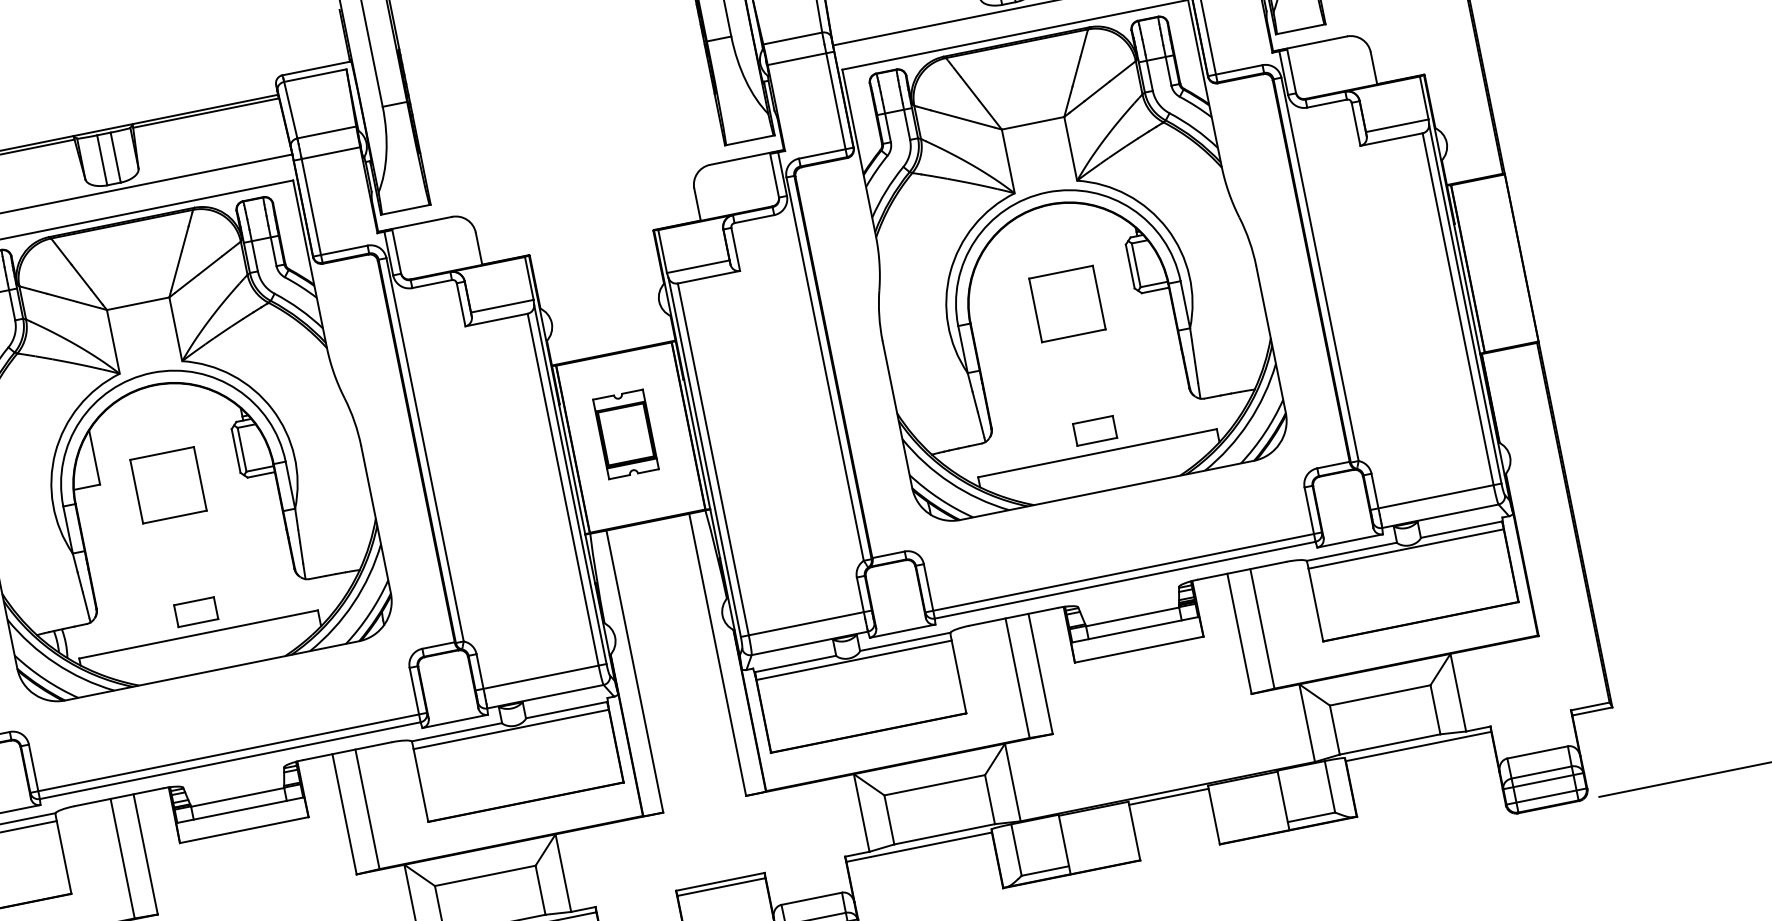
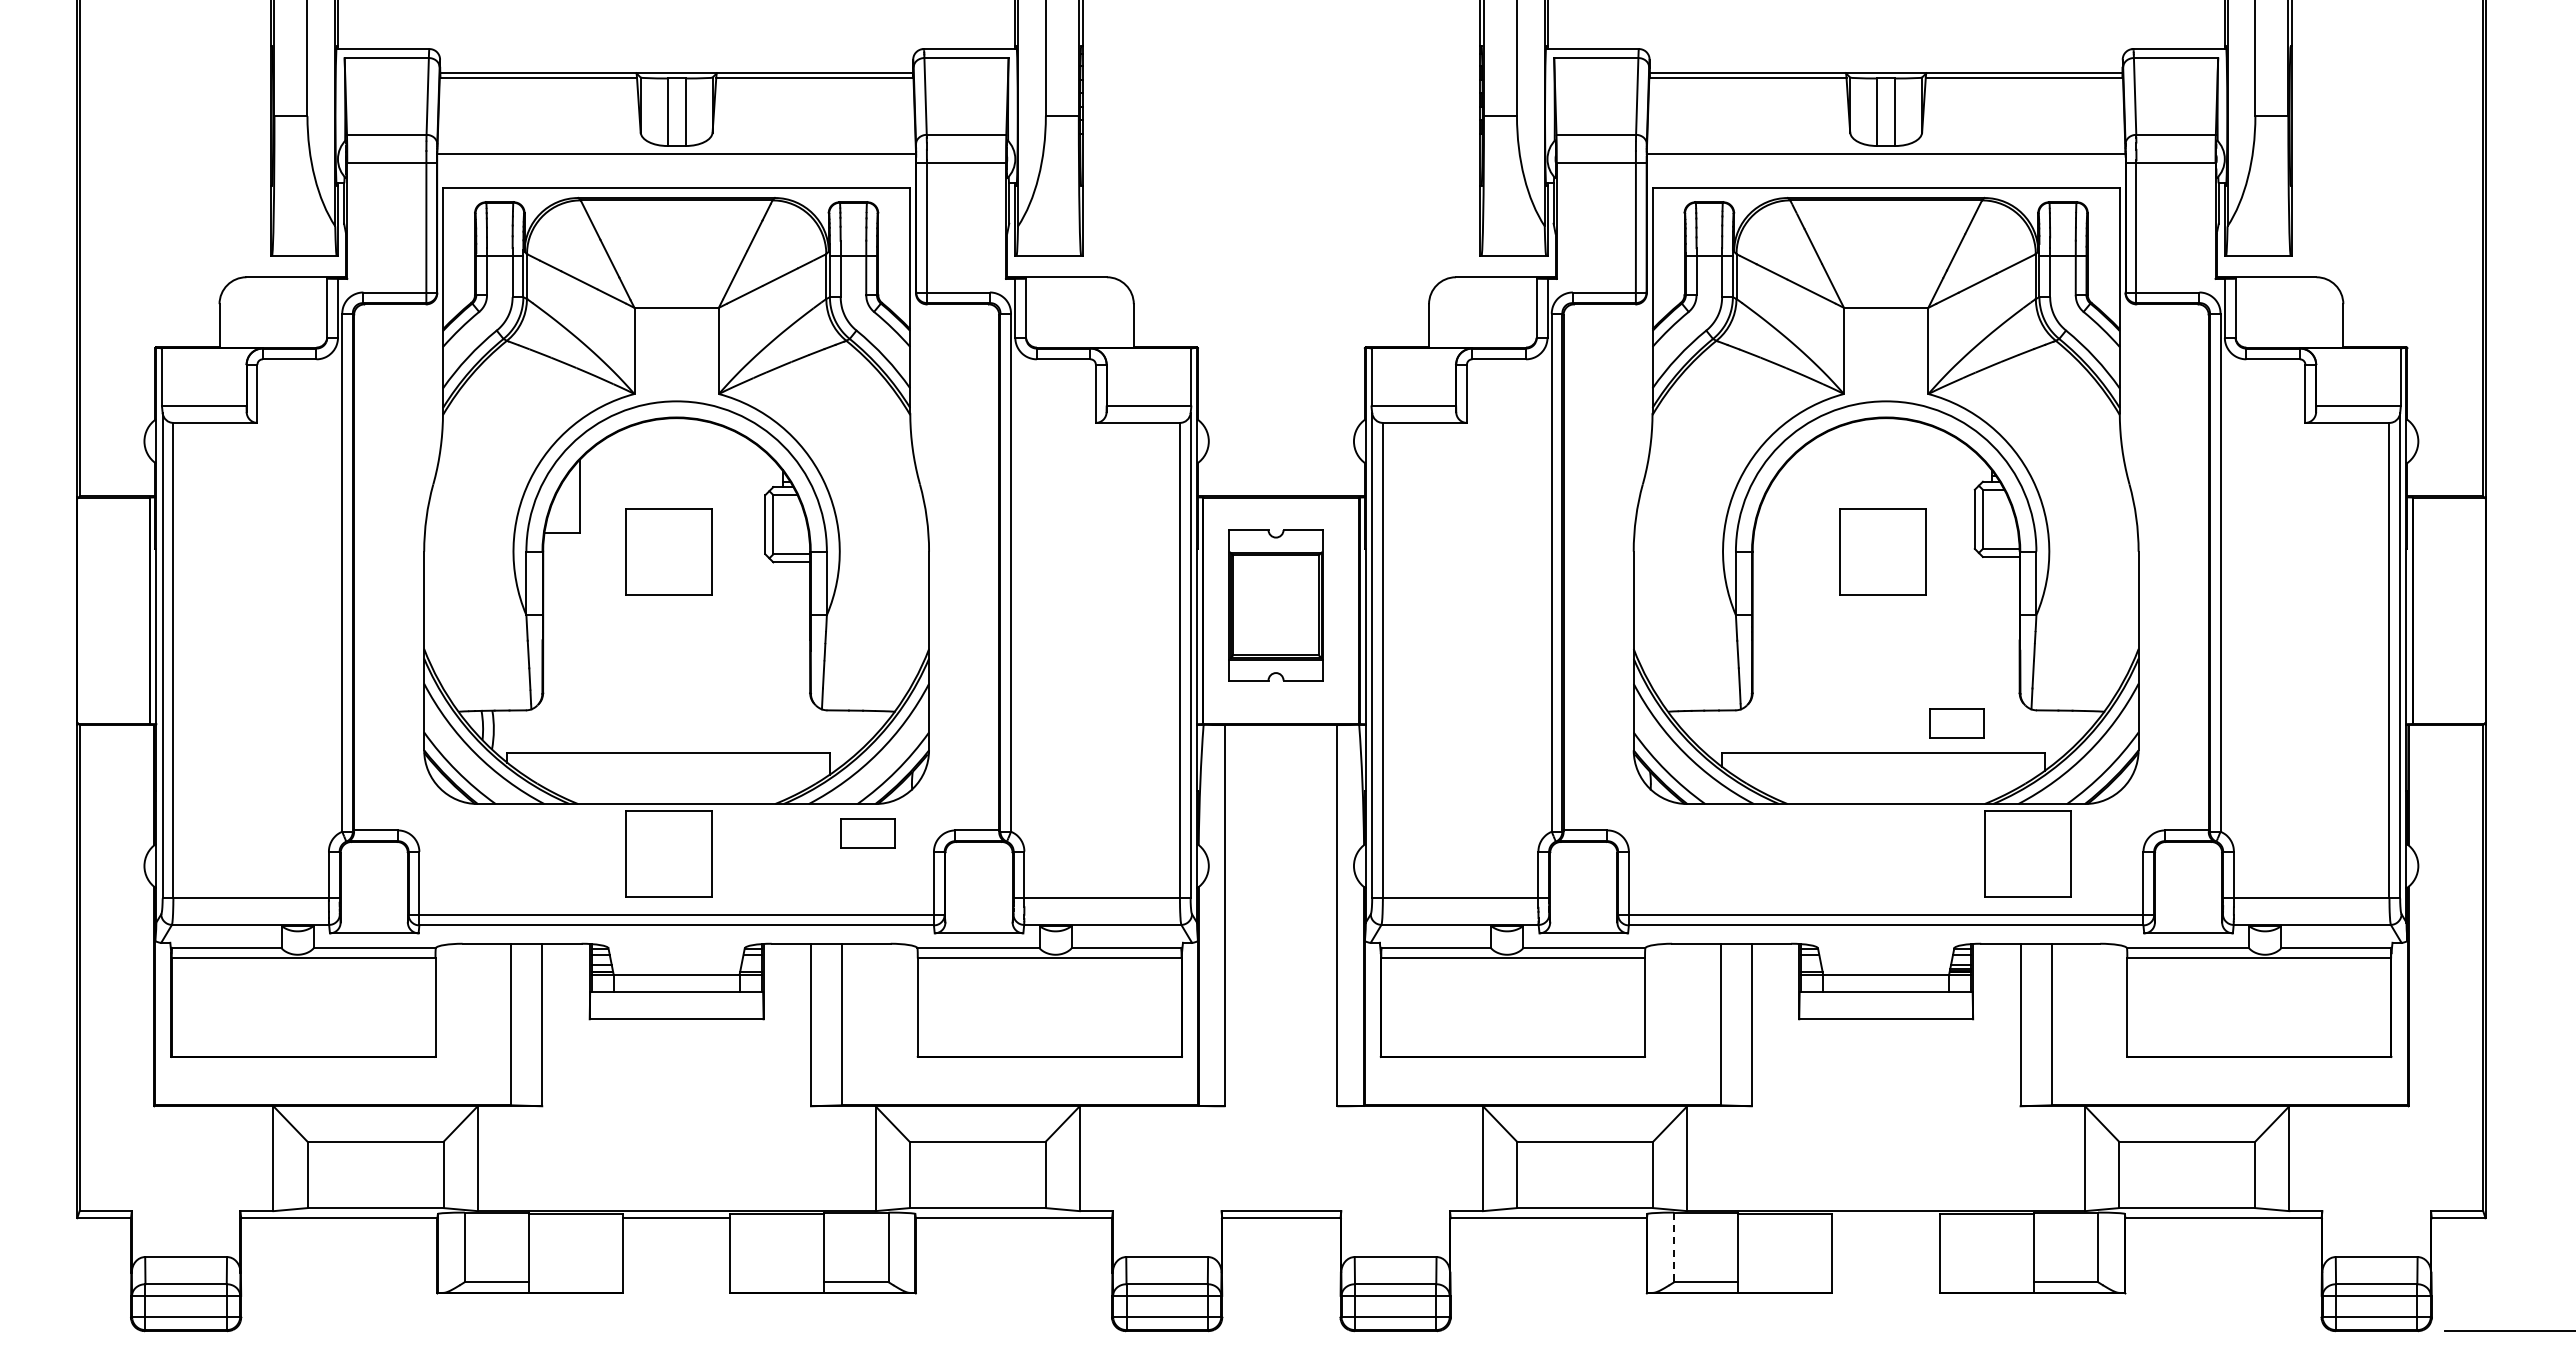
part: (1094, 430) -> (1956, 723), moved
part: (625, 434) -> (1275, 605), size x1.4
part: (1219, 505) -> (2027, 853), added
part: (195, 612) -> (867, 833), moved
part: (213, 708) -> (668, 853), added
line: (1168, 797) -> (1885, 1218), removed
line: (1016, 850) -> (1674, 1247), solid -> dashed

